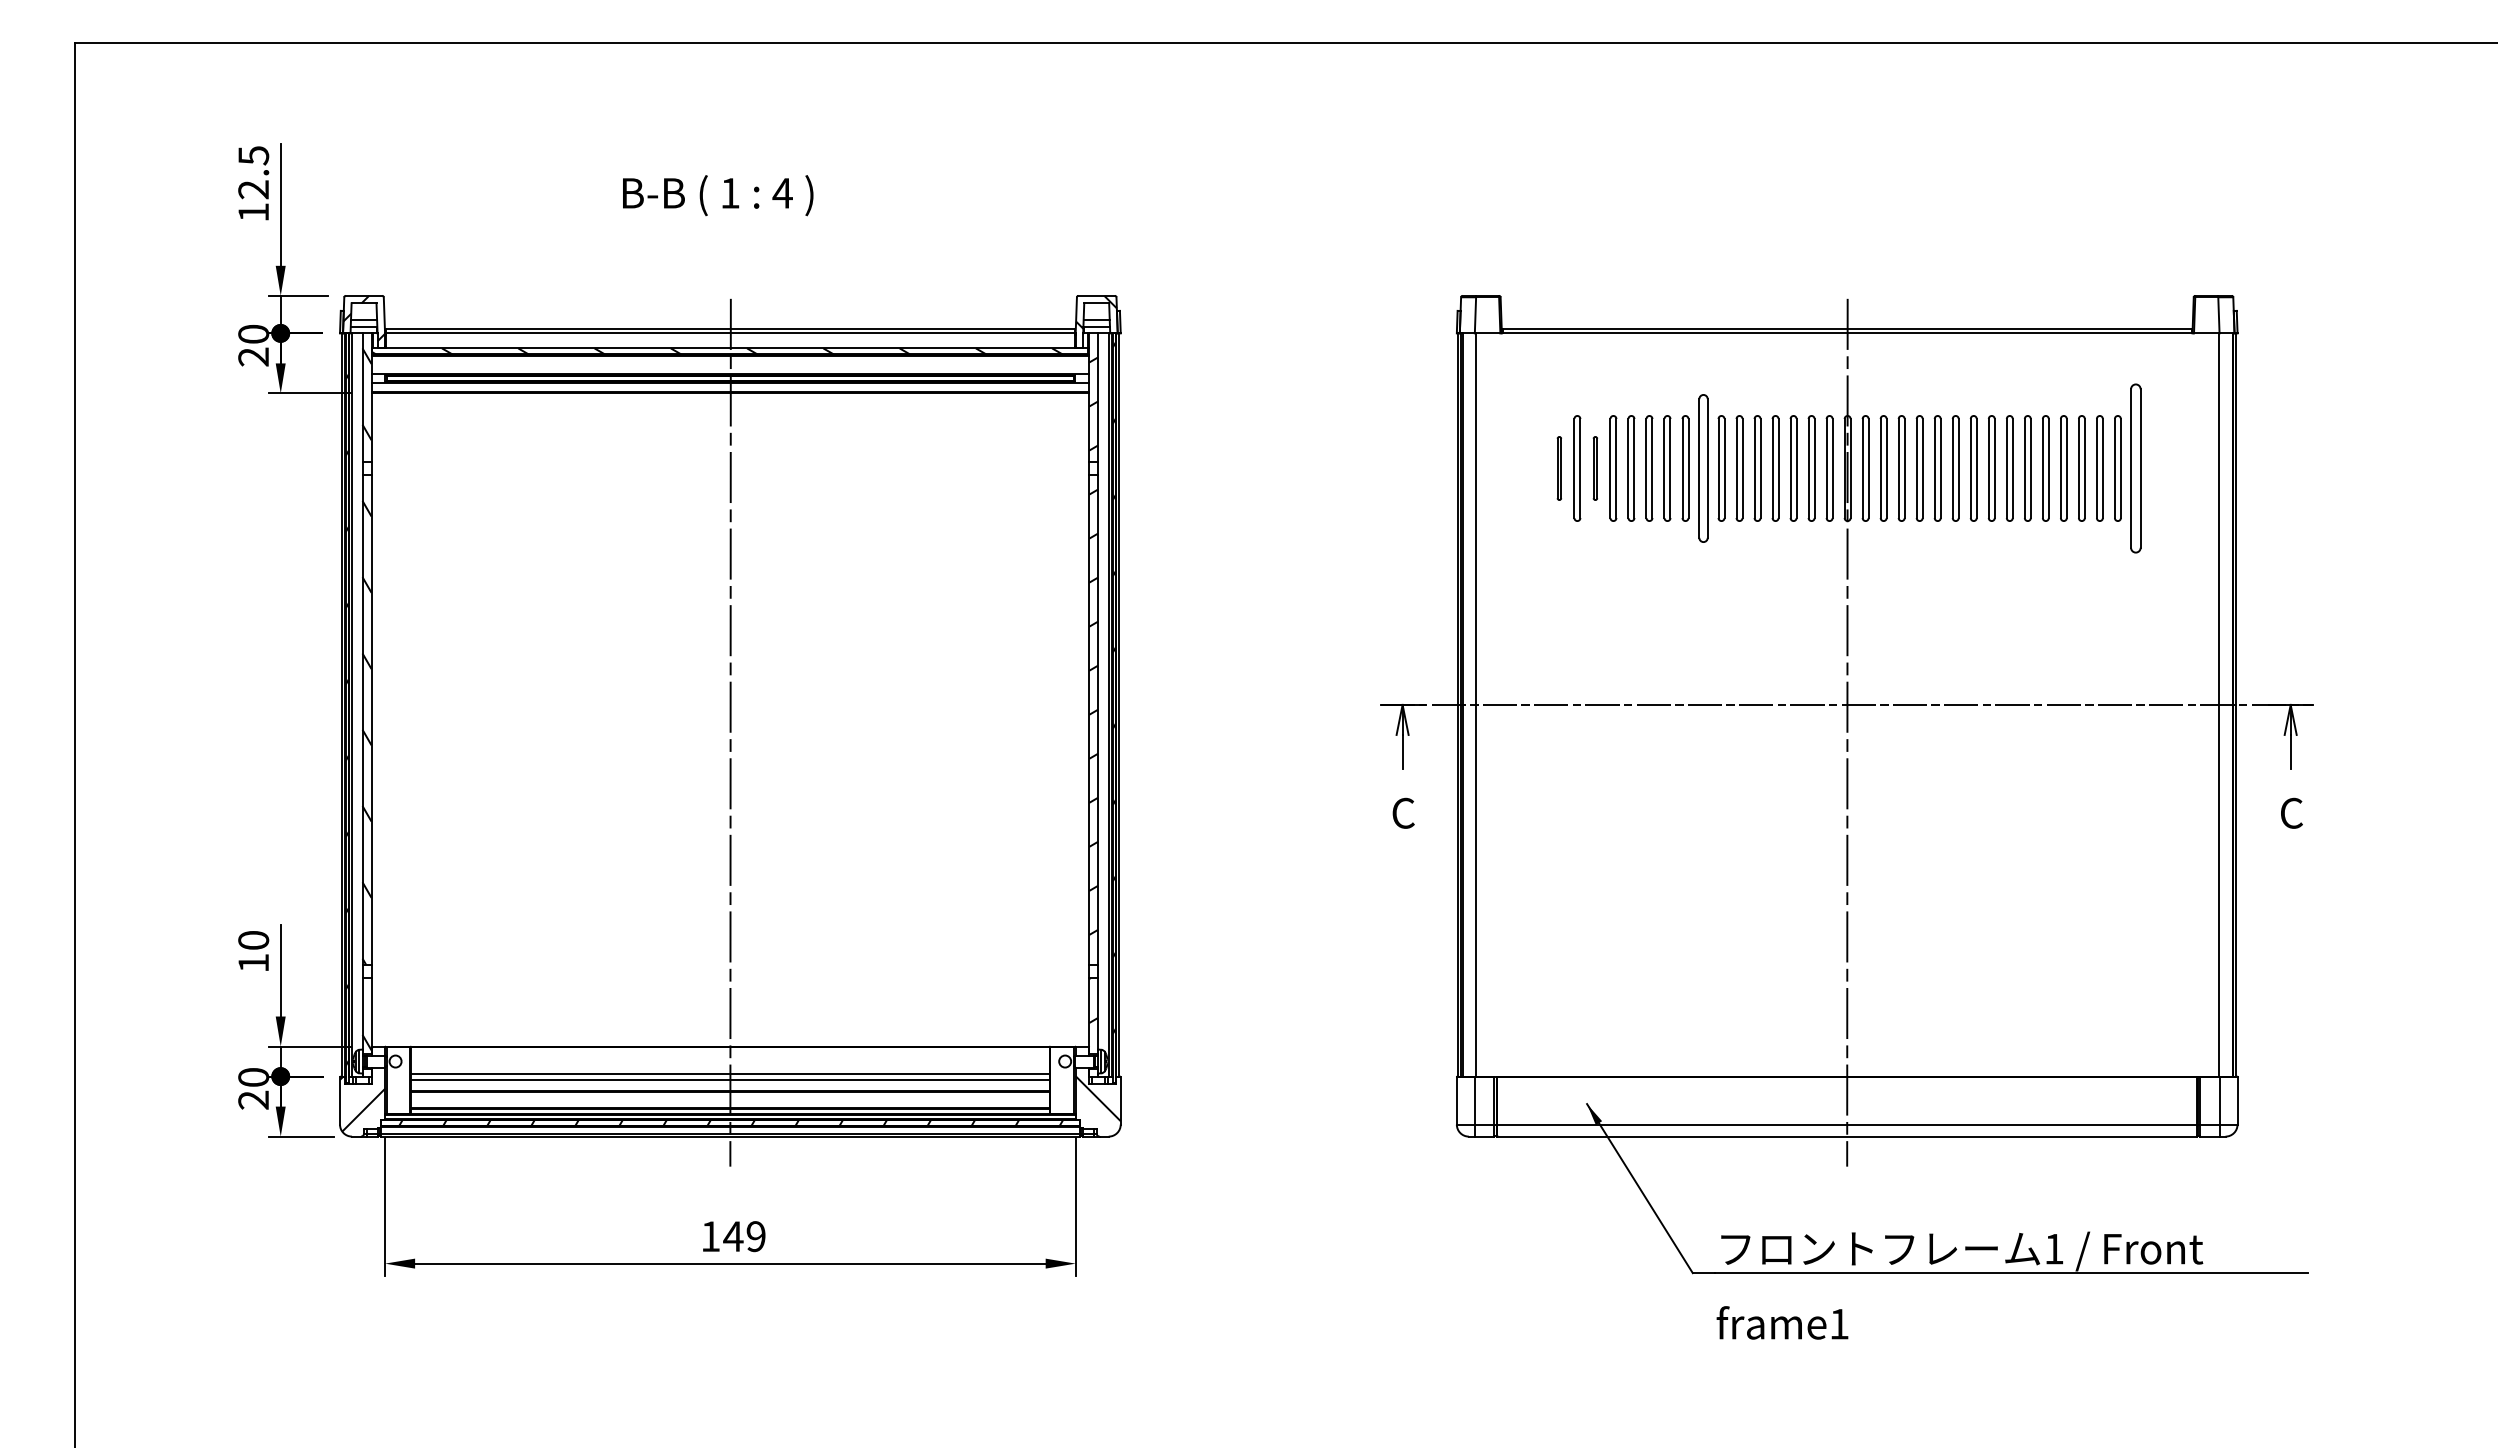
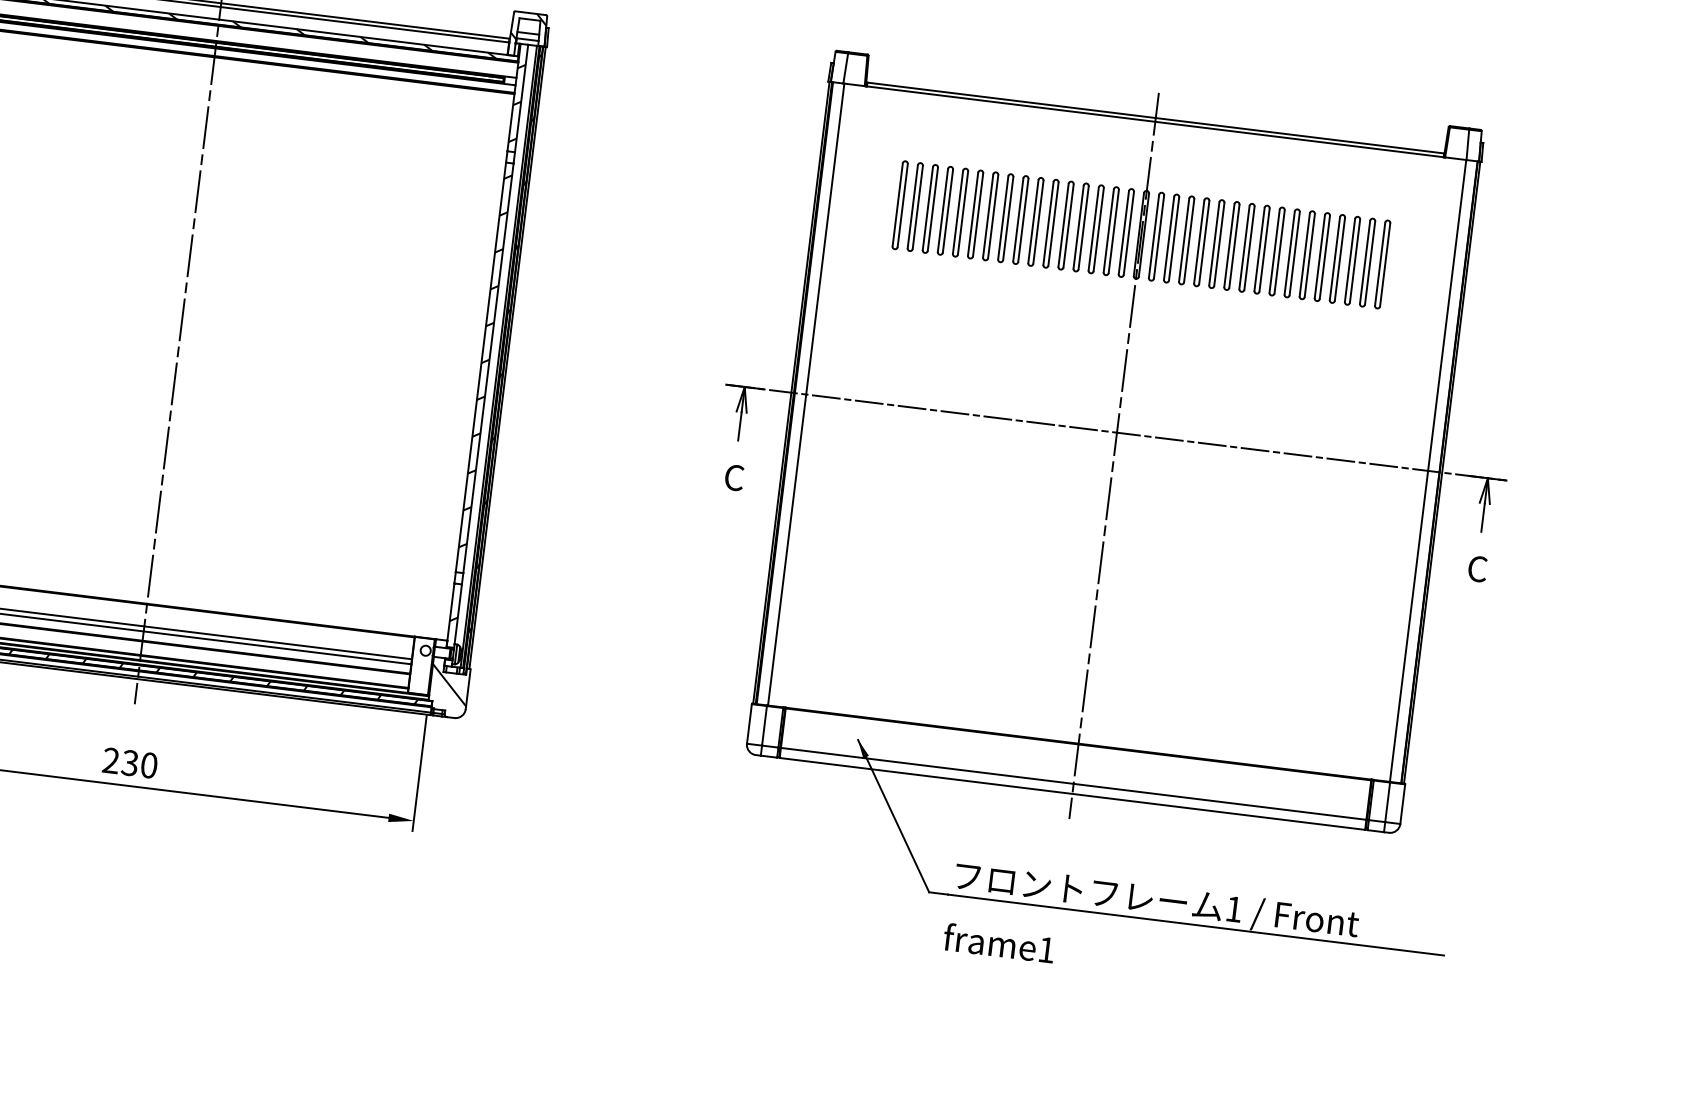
part: (1559, 468) -> (900, 205), size x1.67
part: (1595, 468) -> (930, 208), size x1.67
part: (1703, 468) -> (1020, 220), size x0.71
part: (2135, 468) -> (1382, 264), size x0.62
text: (733, 1236) -> (130, 763), 149 -> 230

